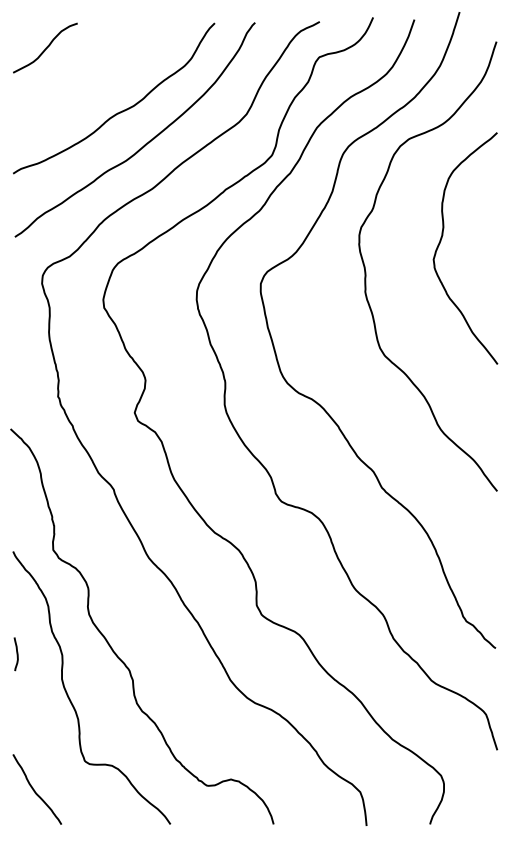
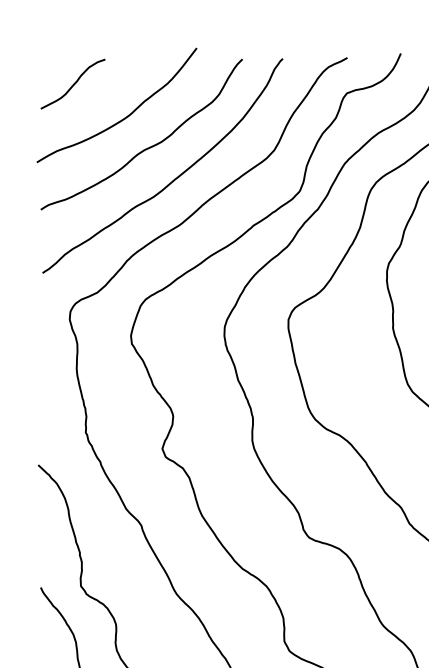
curve: (96, 81) -> (124, 117), added

